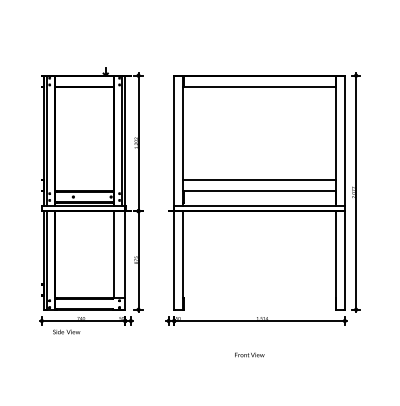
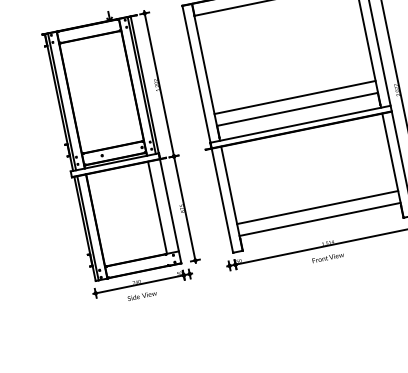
line: (259, 284) -> (317, 207), added
line: (259, 295) -> (319, 219), added
text: (66, 331) -> (141, 295), moved
text: (249, 354) -> (327, 257), moved

